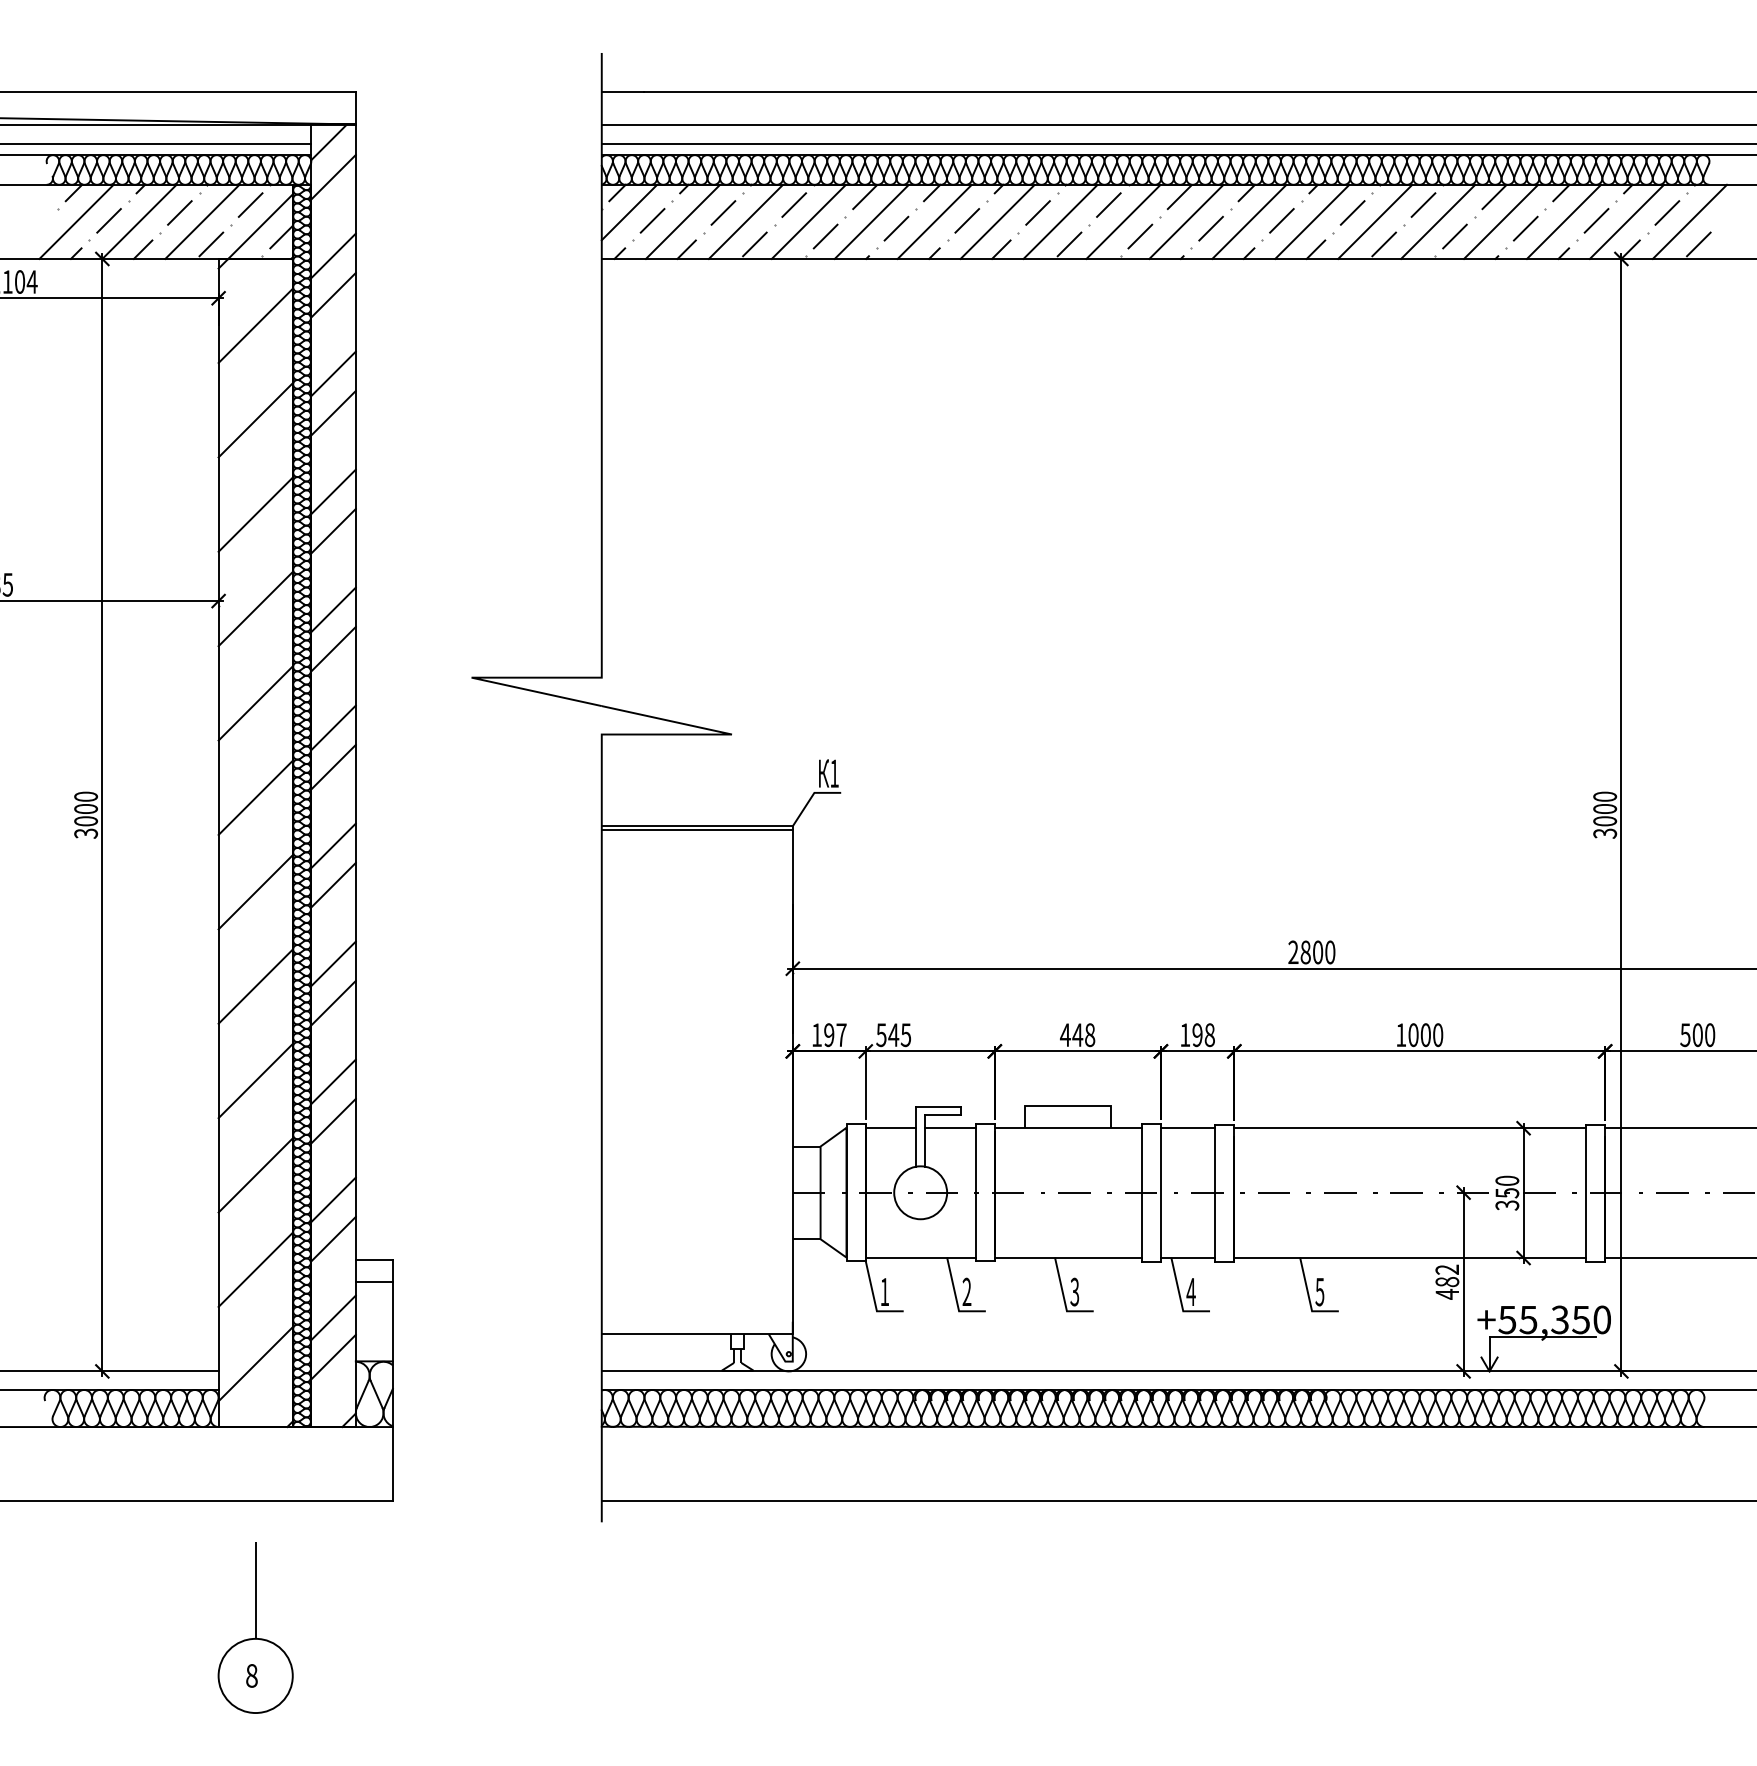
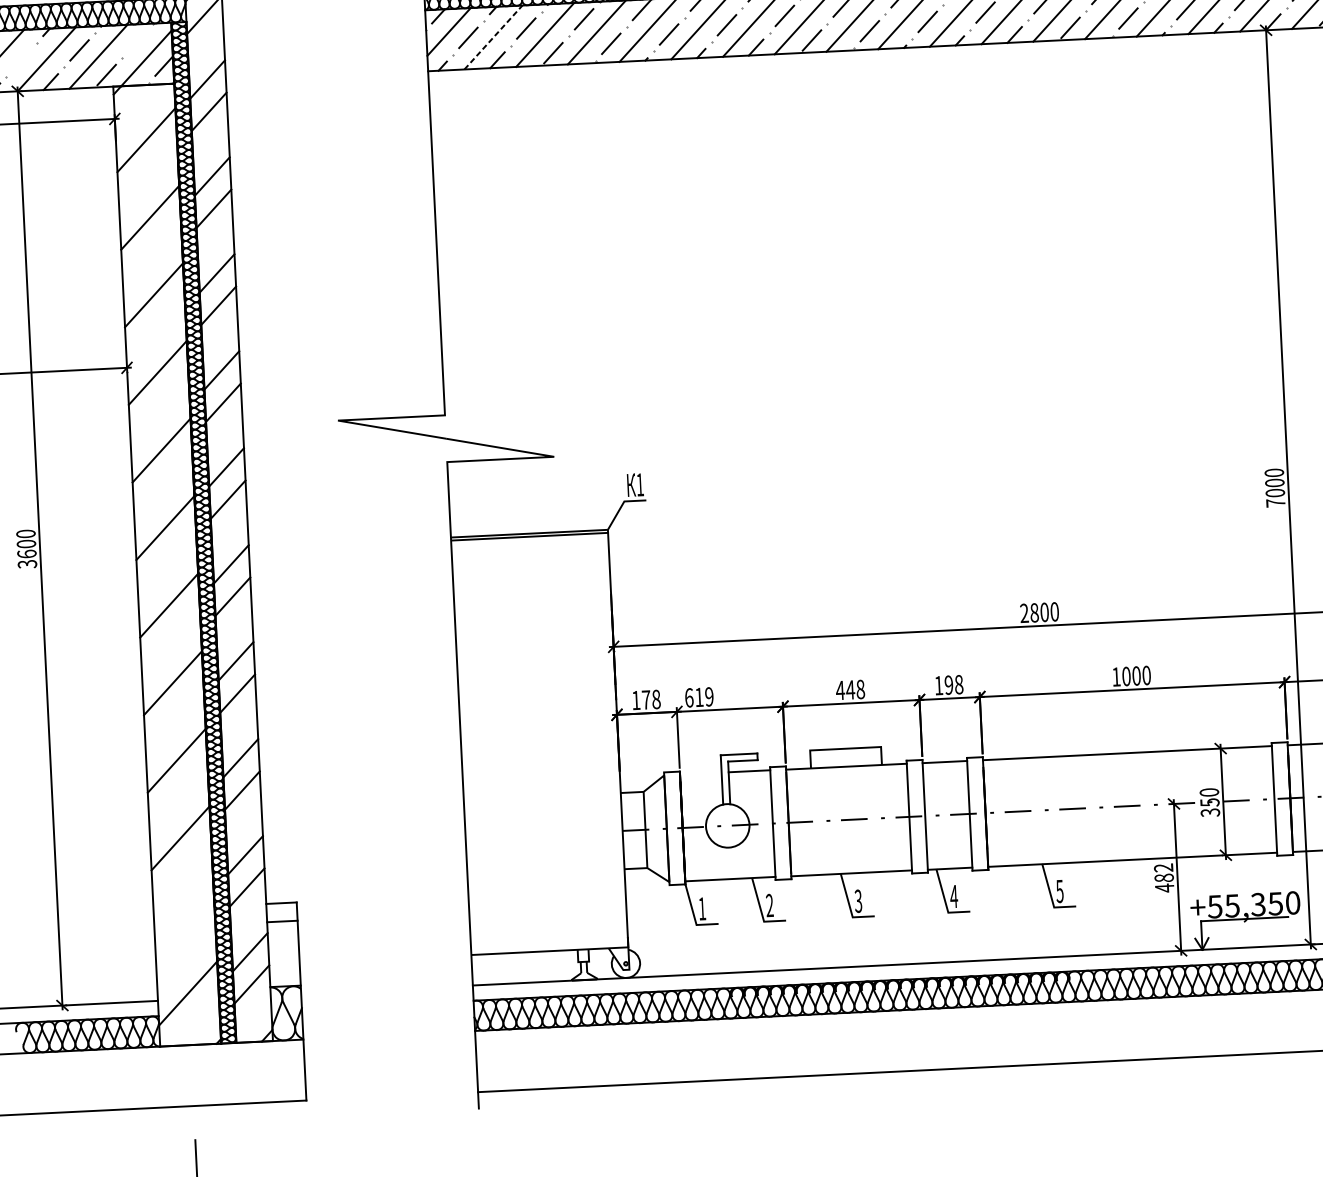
line: (250, 204) -> (137, 40), removed
line: (108, 220) -> (21, 59), removed
line: (683, 221) -> (493, 37), solid -> dashed
text: (85, 821) -> (26, 554), 3000 -> 3600
text: (1605, 833) -> (1276, 503), 3000 -> 7000
text: (835, 1035) -> (651, 700), 197 -> 178
text: (893, 1035) -> (699, 697), 545 -> 619
line: (890, 1127) -> (700, 773), removed
line: (255, 1269) -> (184, 915), removed

